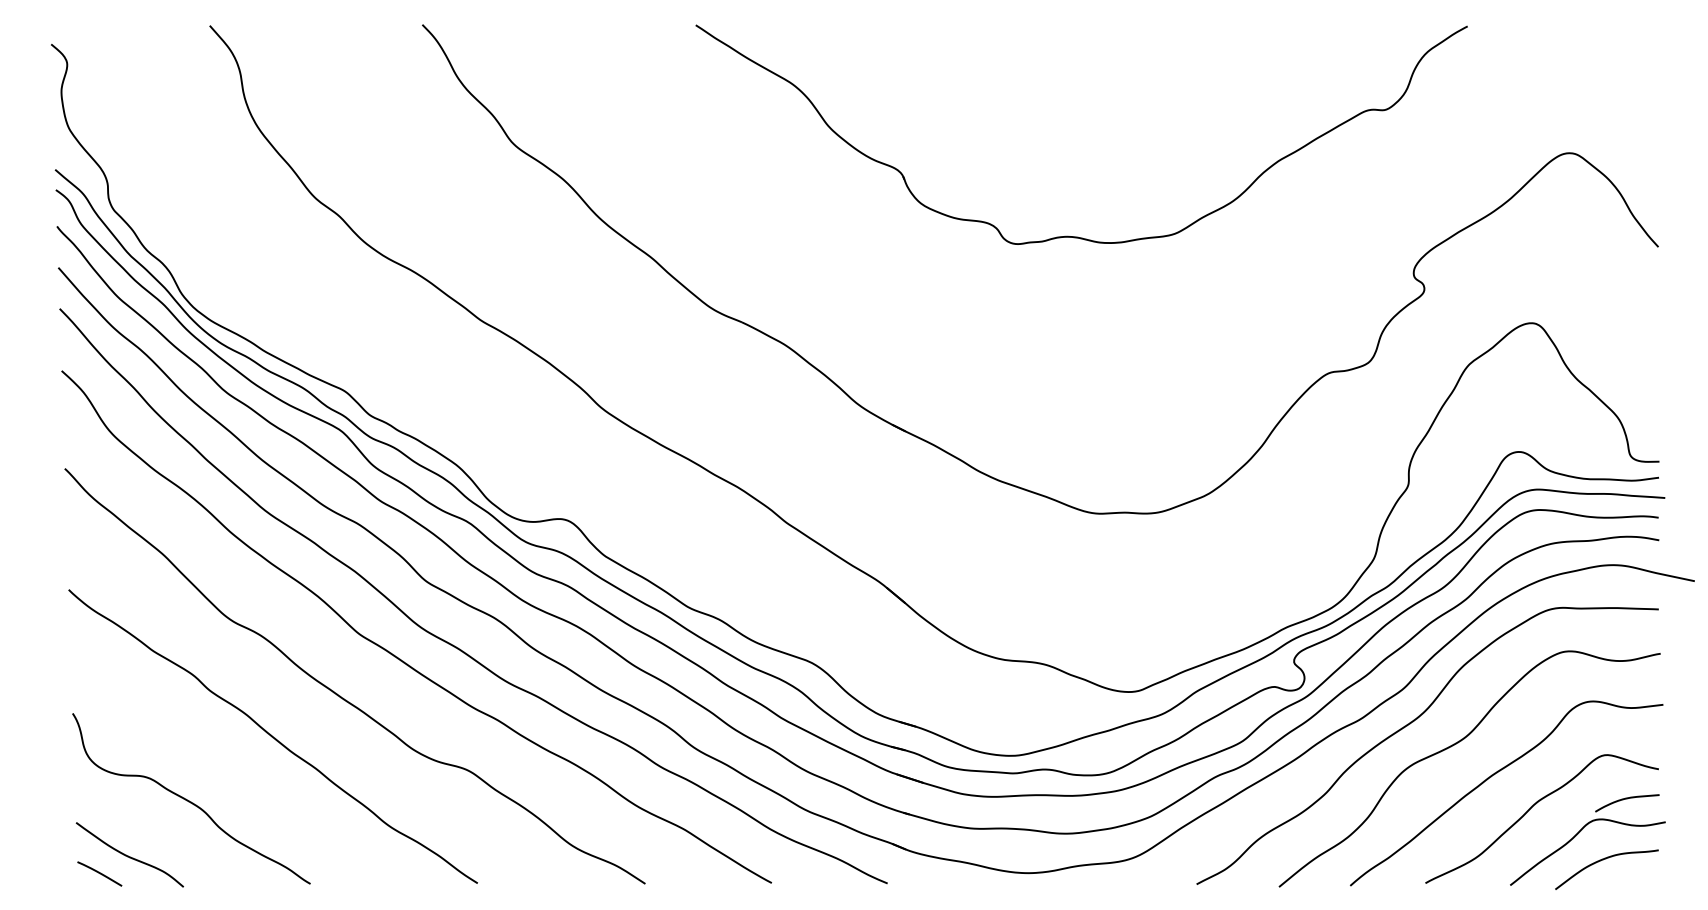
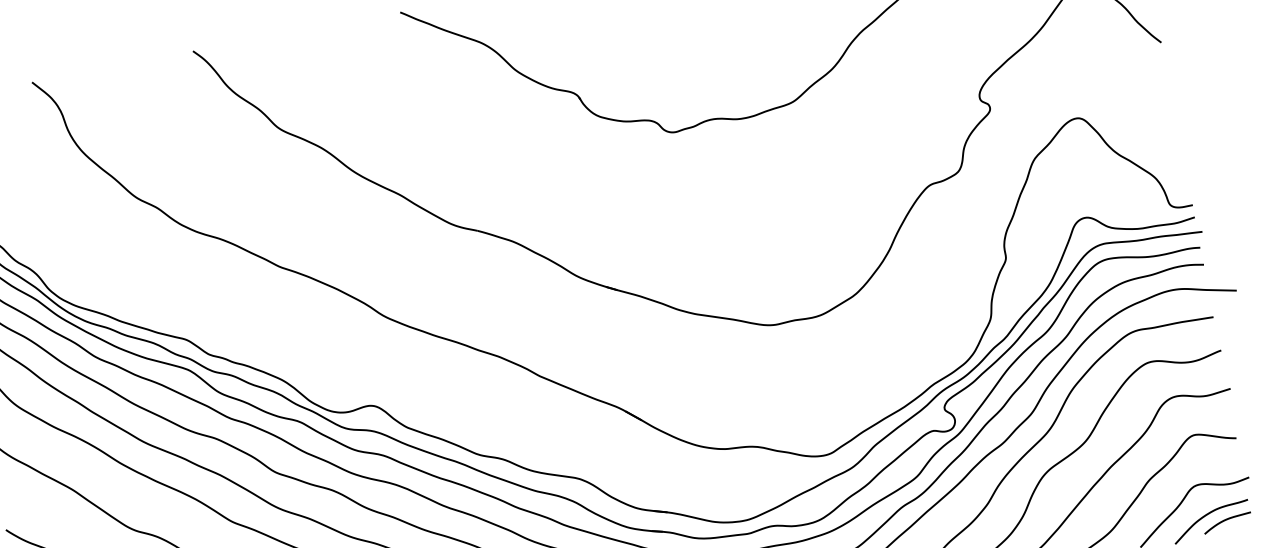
curve: (1627, 799) -> (1227, 520), moved

